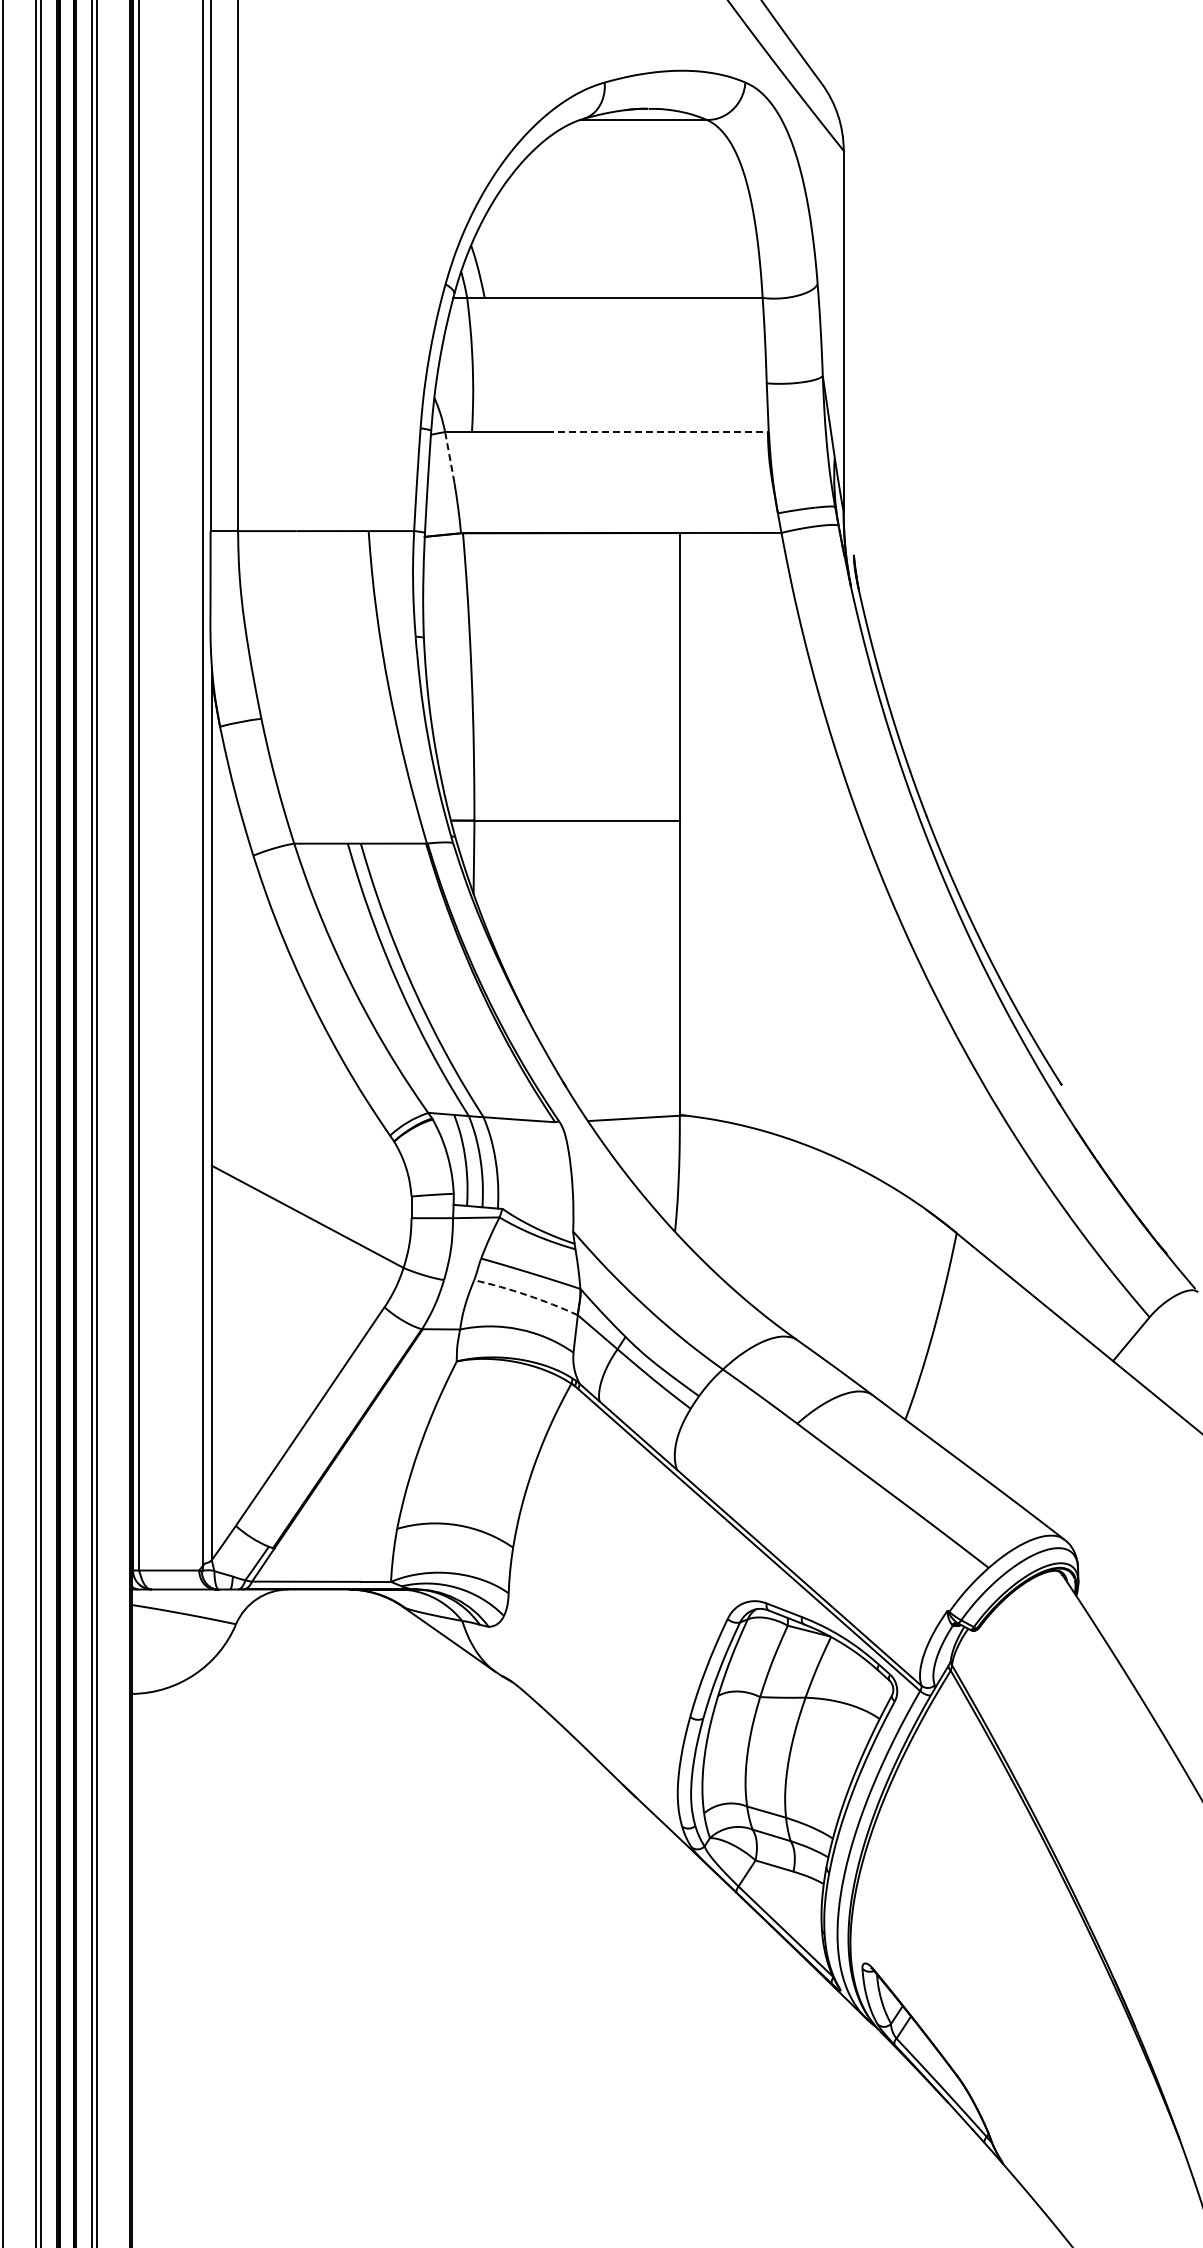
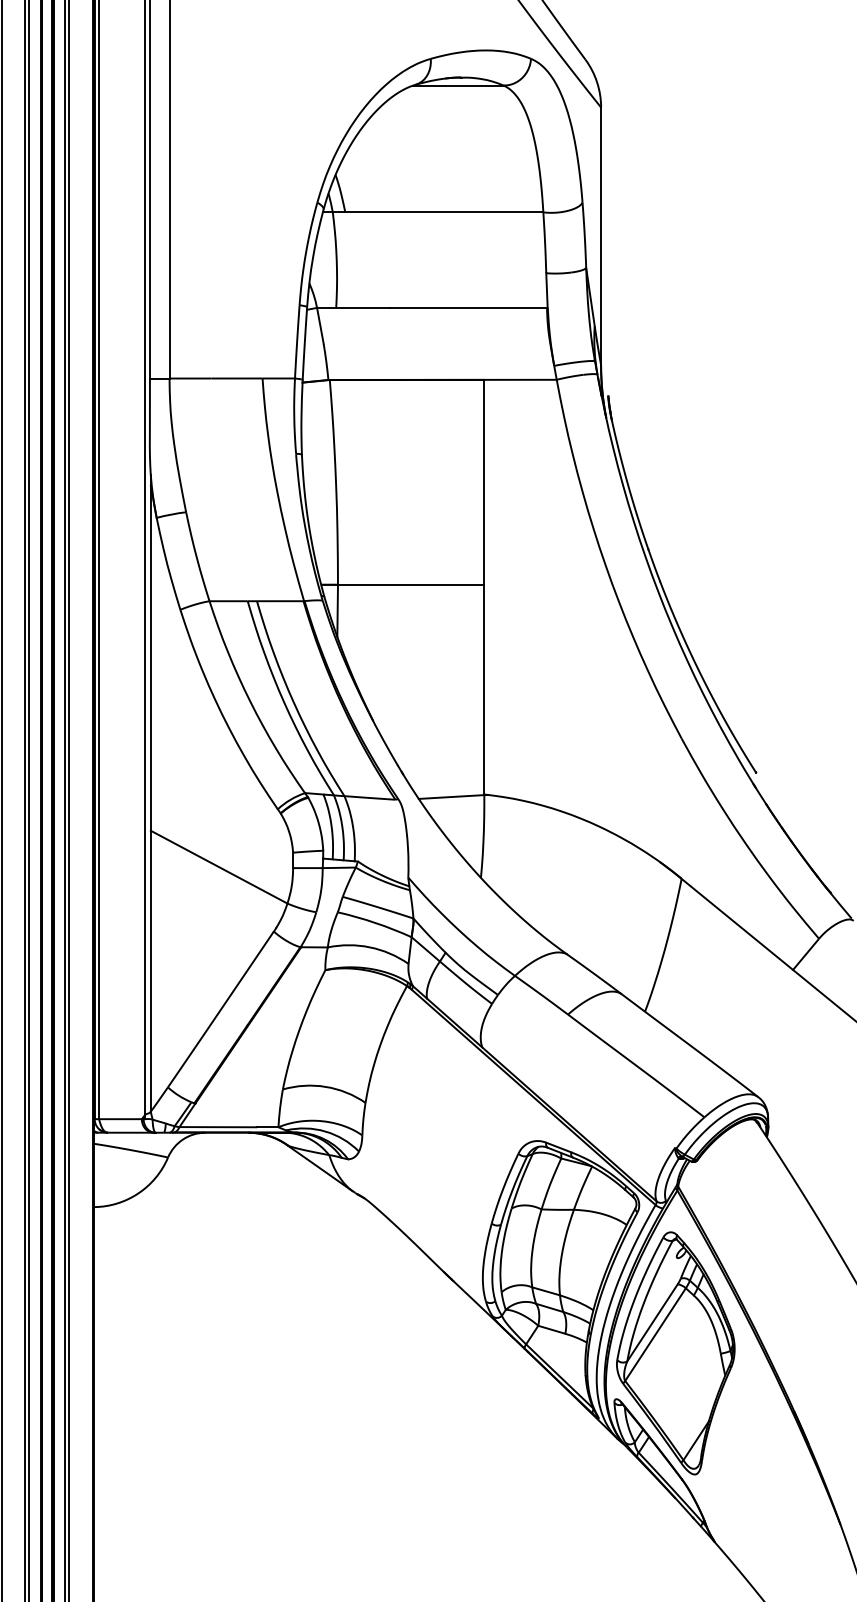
line: (658, 431) -> (469, 307), dashed -> solid
line: (449, 457) -> (320, 326), dashed -> solid
arc: (526, 1295) -> (375, 923), dashed -> solid
part: (948, 1898) -> (675, 1352), added

